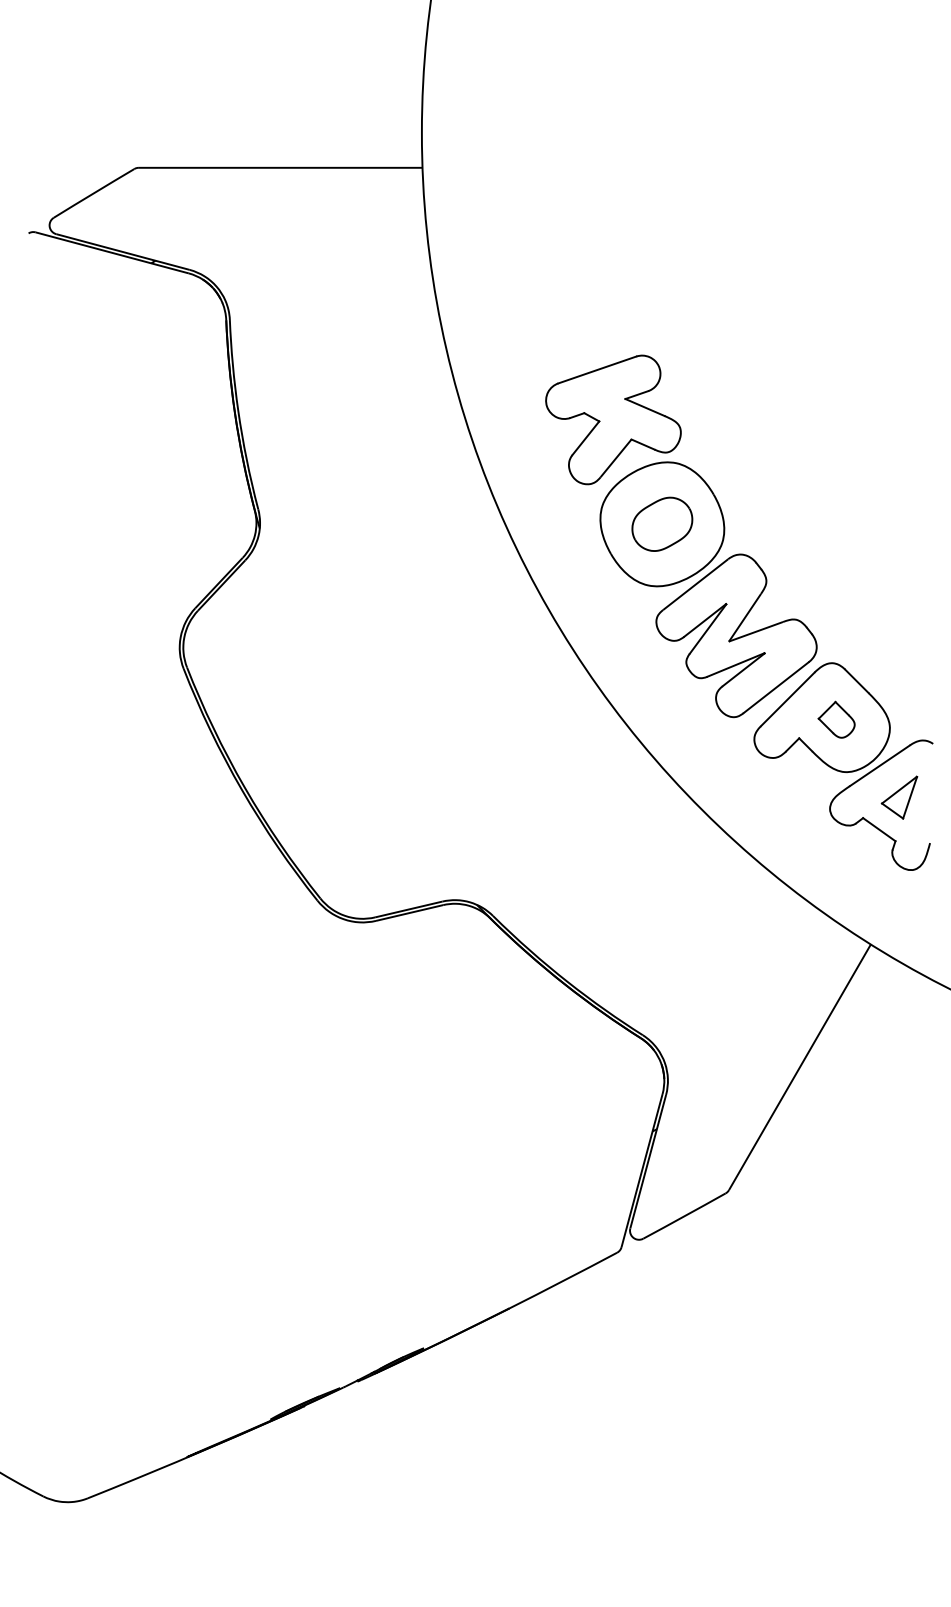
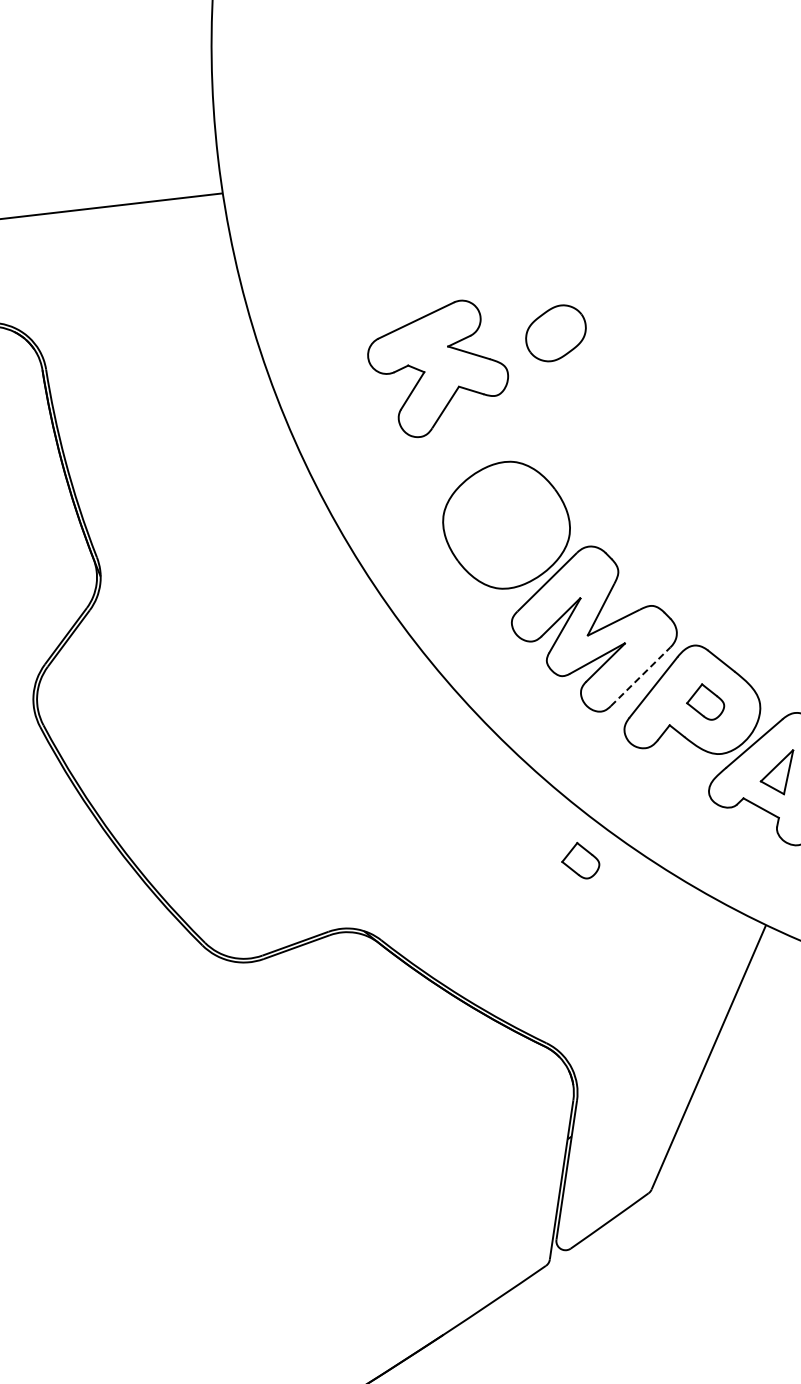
part: (613, 419) -> (438, 368), moved
part: (662, 523) -> (556, 332), moved
line: (776, 687) -> (640, 676), solid -> dashed
part: (696, 860) -> (580, 860), added

